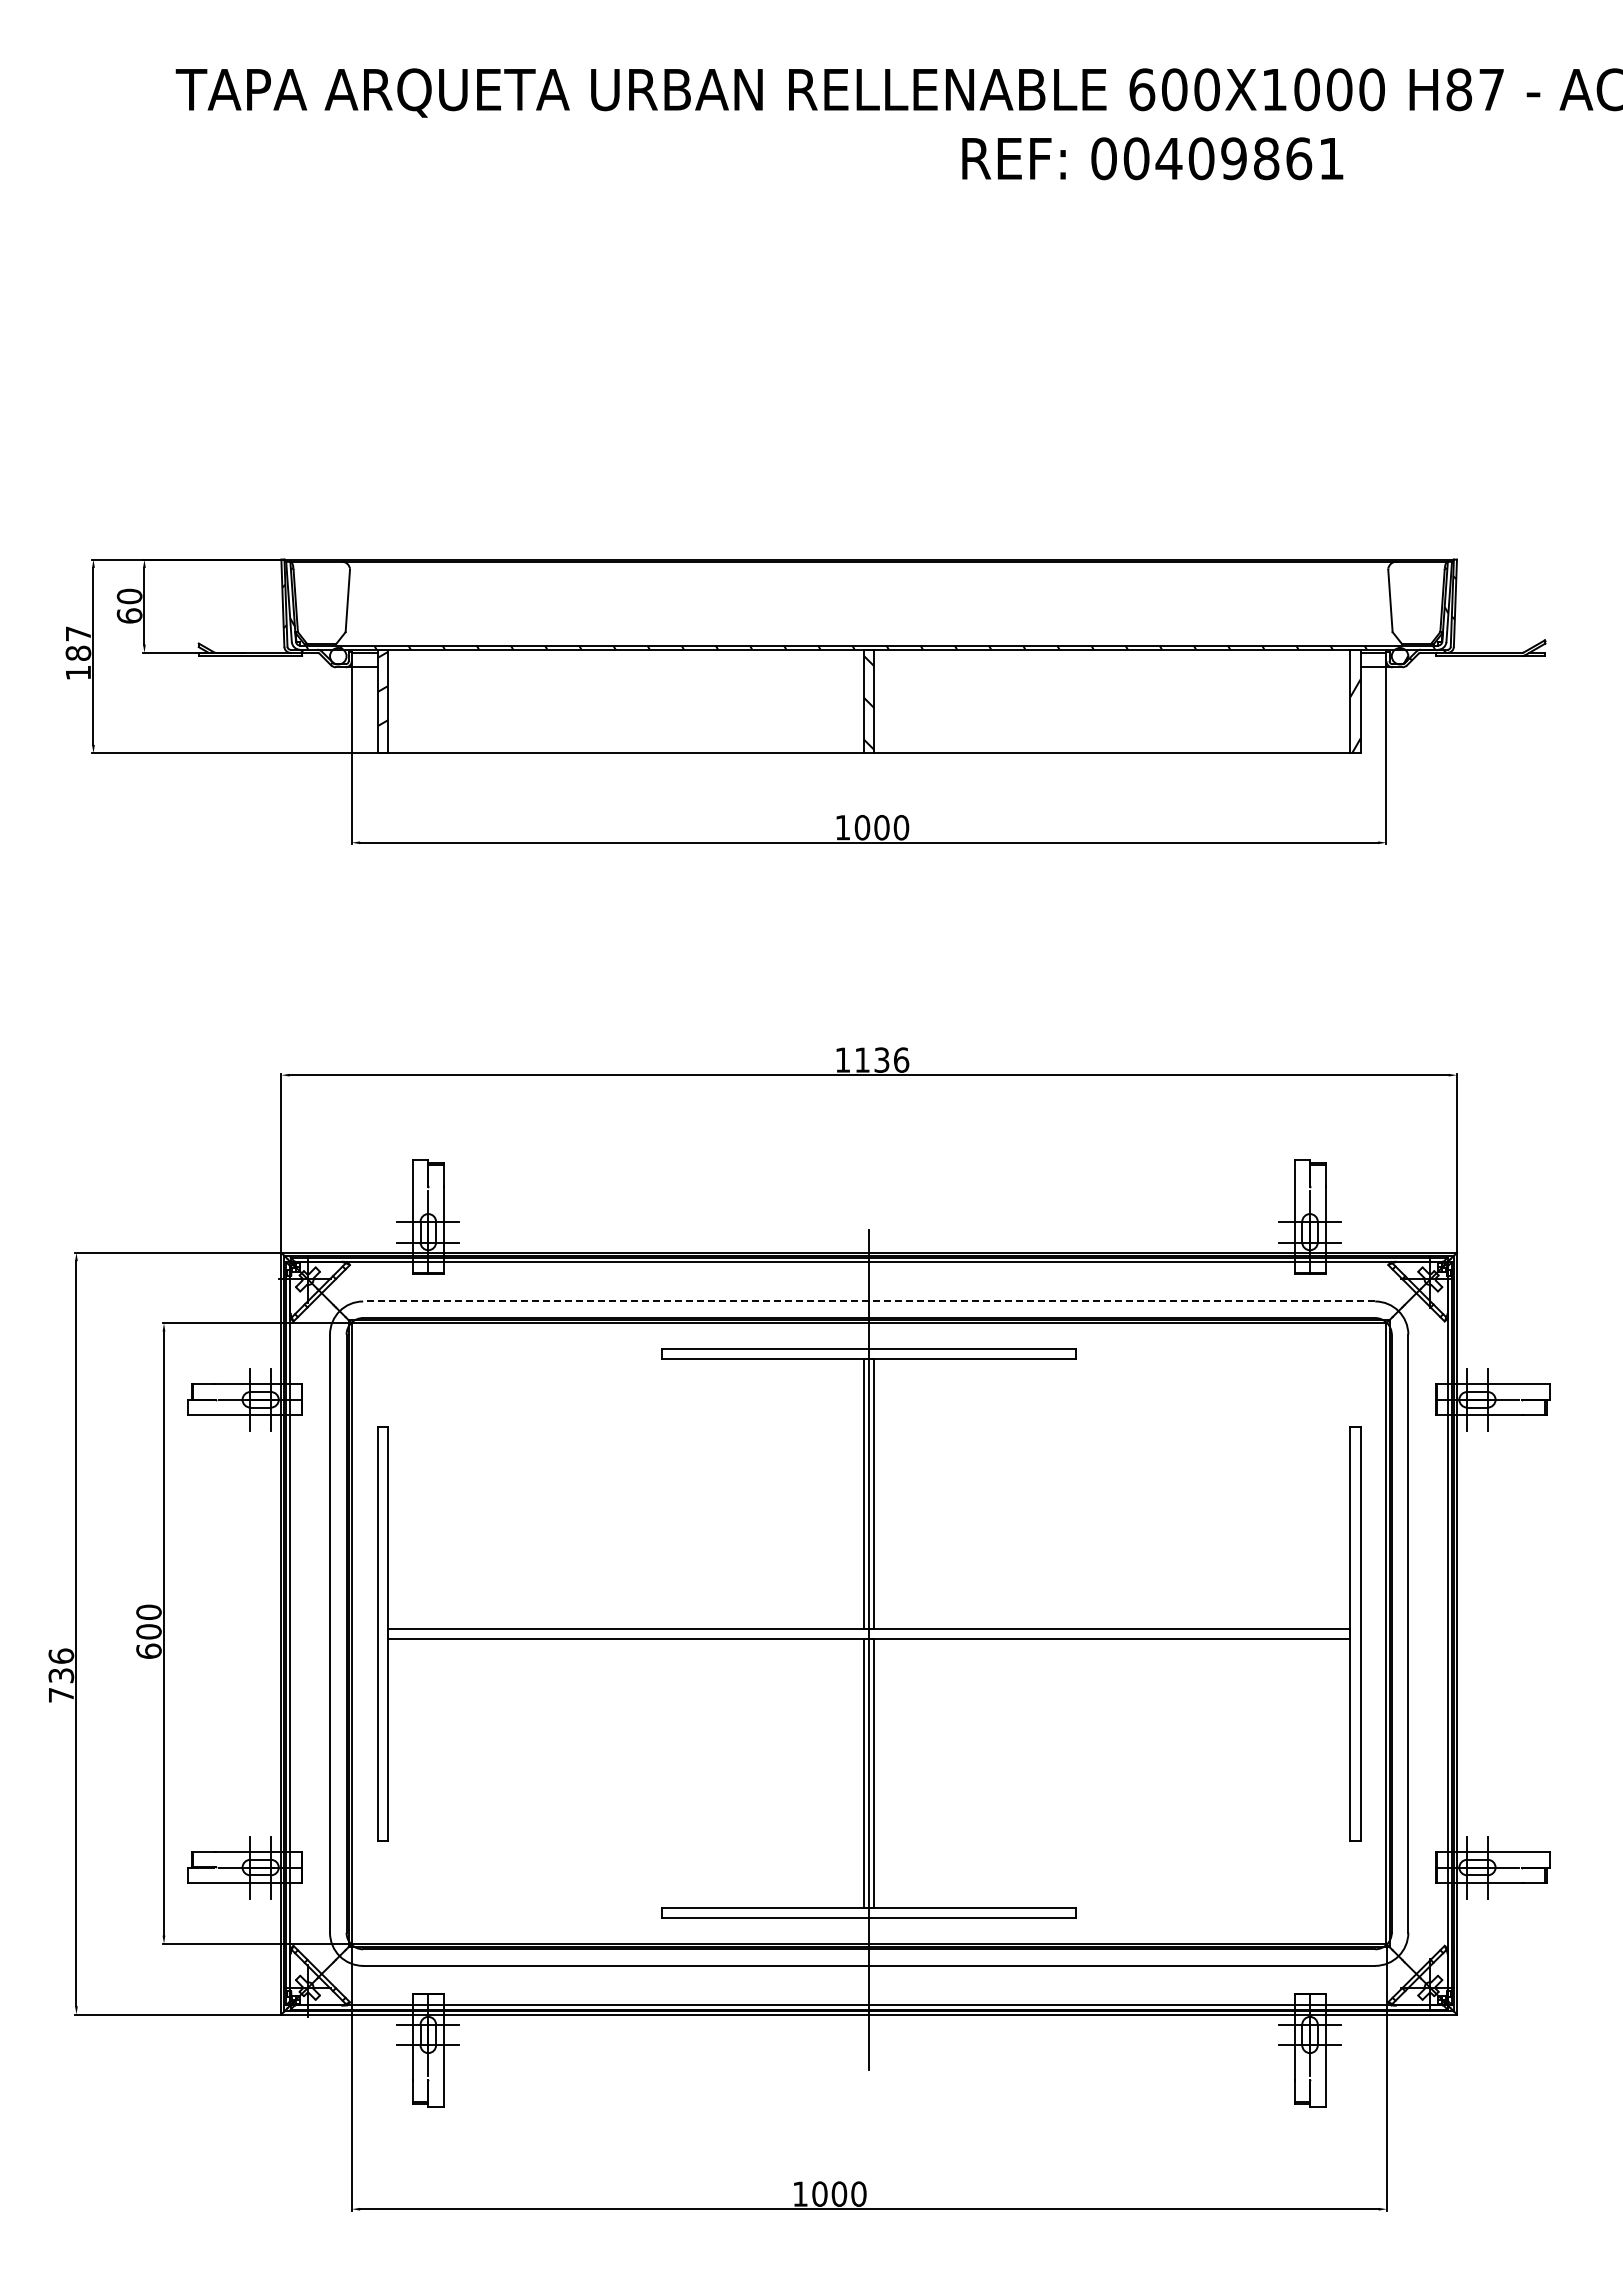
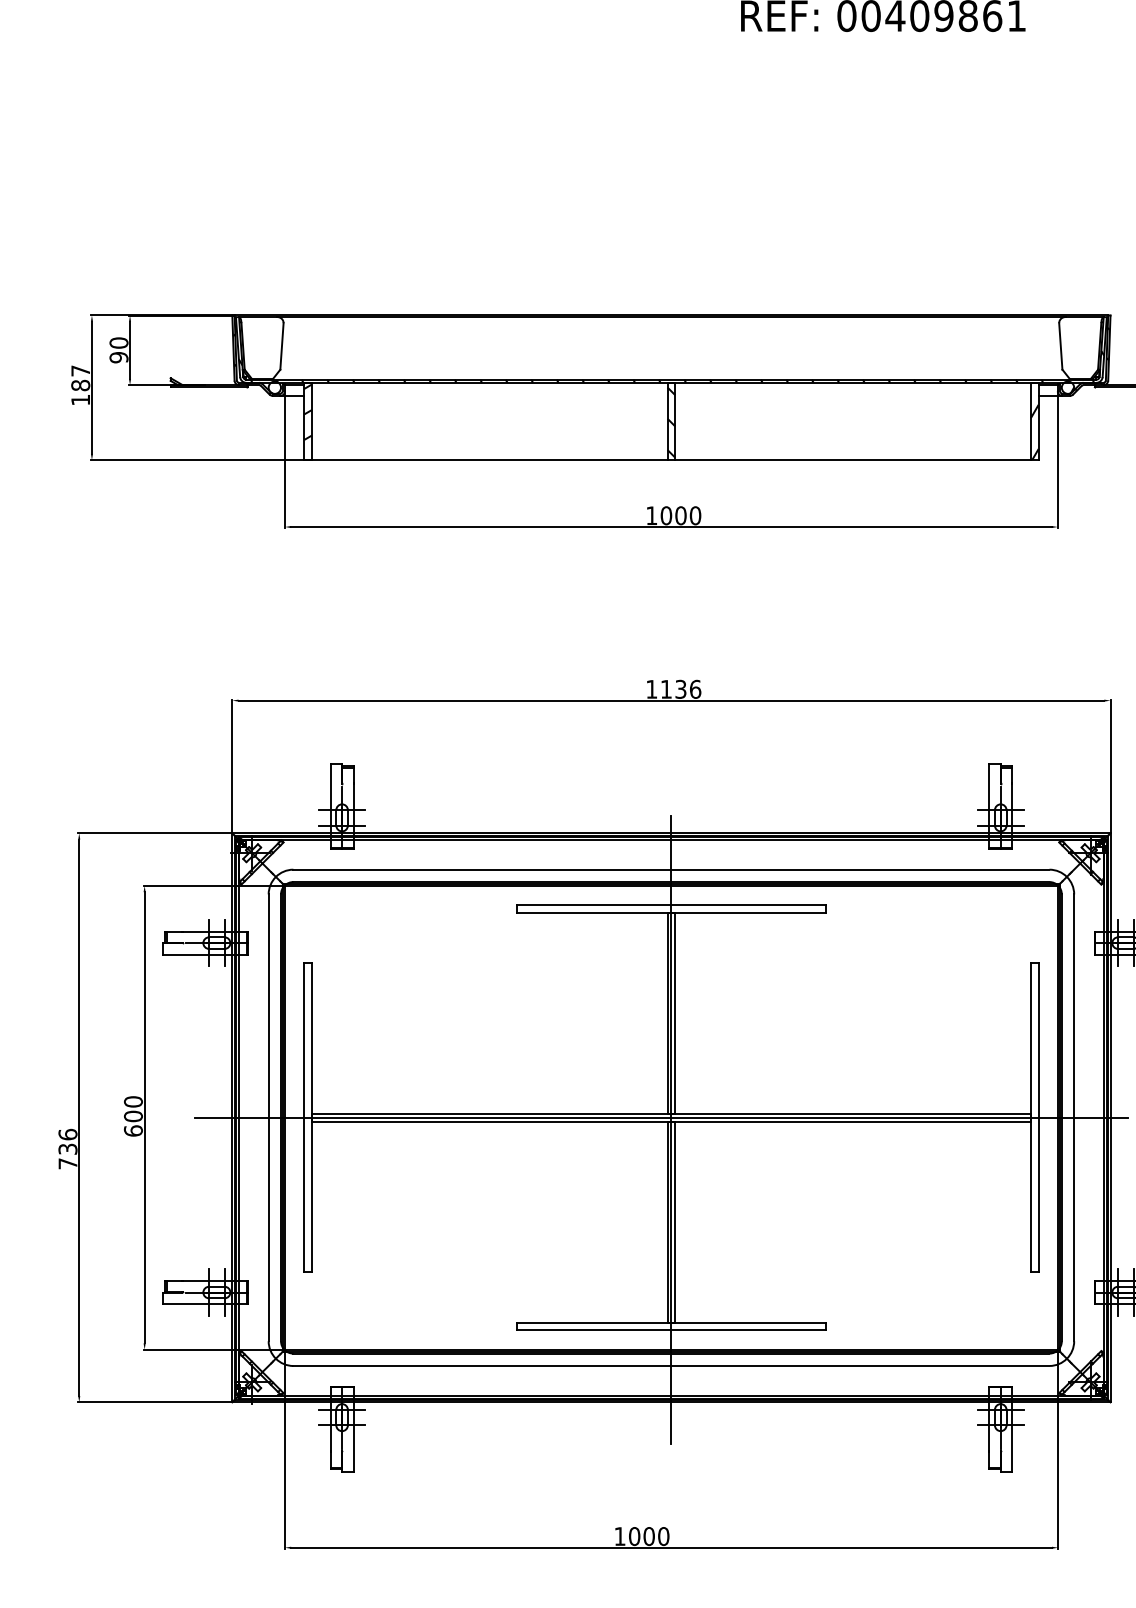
text: (129, 615) -> (118, 357), 60 -> 90
line: (868, 1301) -> (670, 869), dashed -> solid
line: (855, 1633) -> (661, 1117), added

